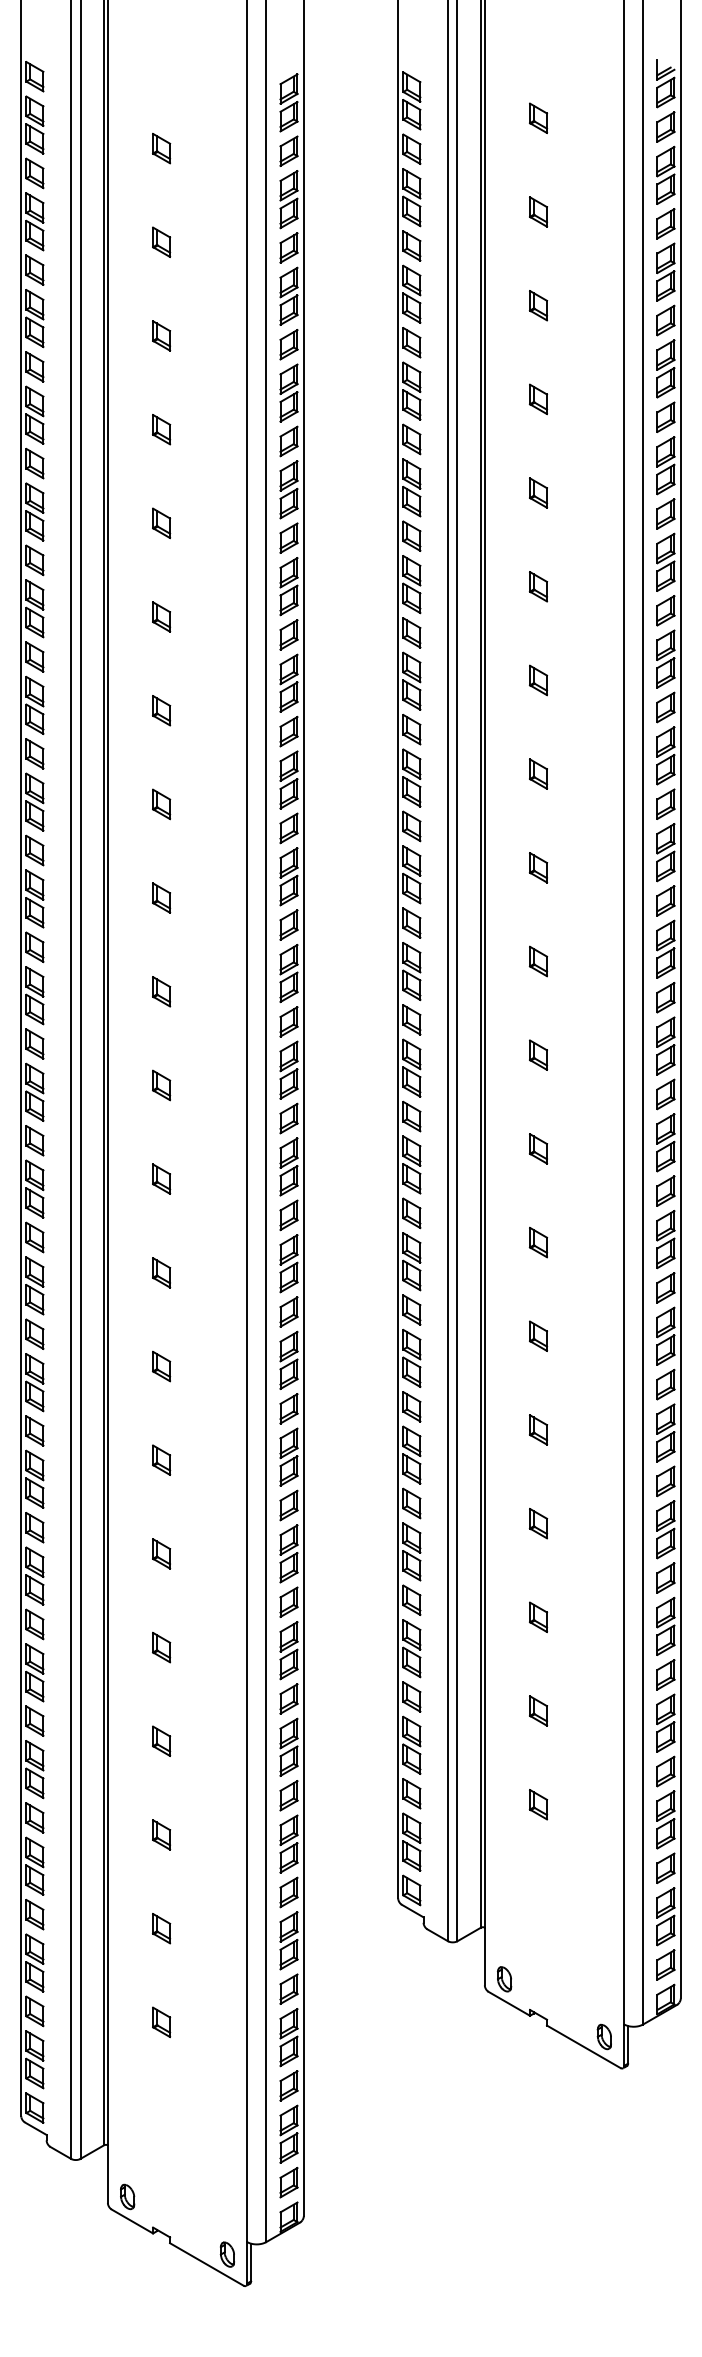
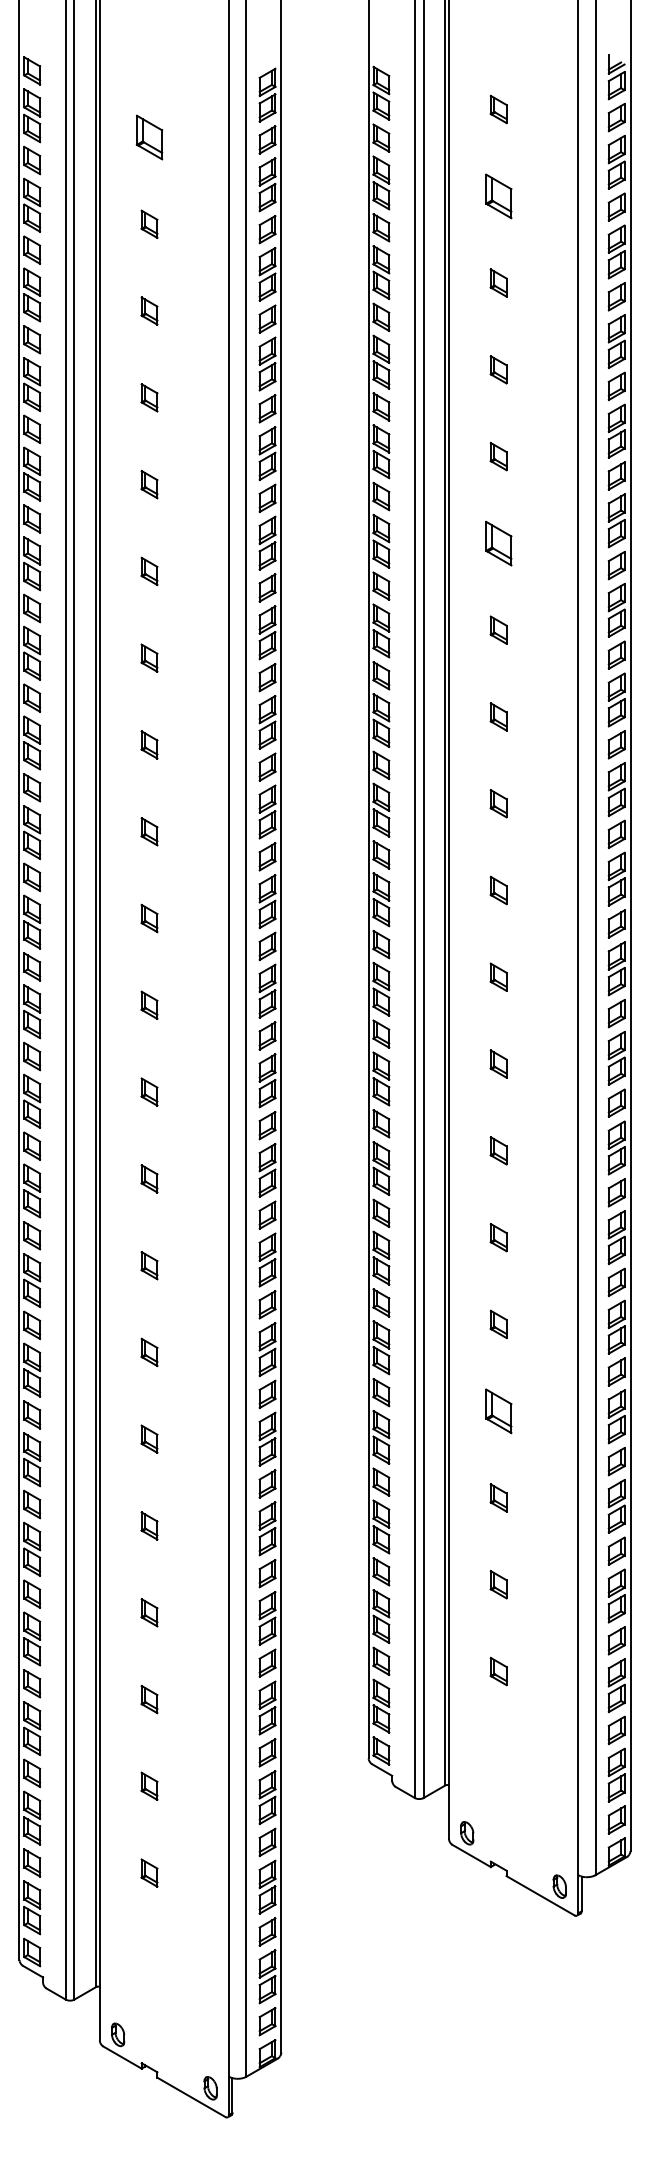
part: (161, 148) -> (149, 137), size x1.6
part: (538, 211) -> (498, 195), size x1.6
part: (538, 585) -> (498, 542), size x1.6
part: (538, 1522) -> (498, 1410), size x1.6

